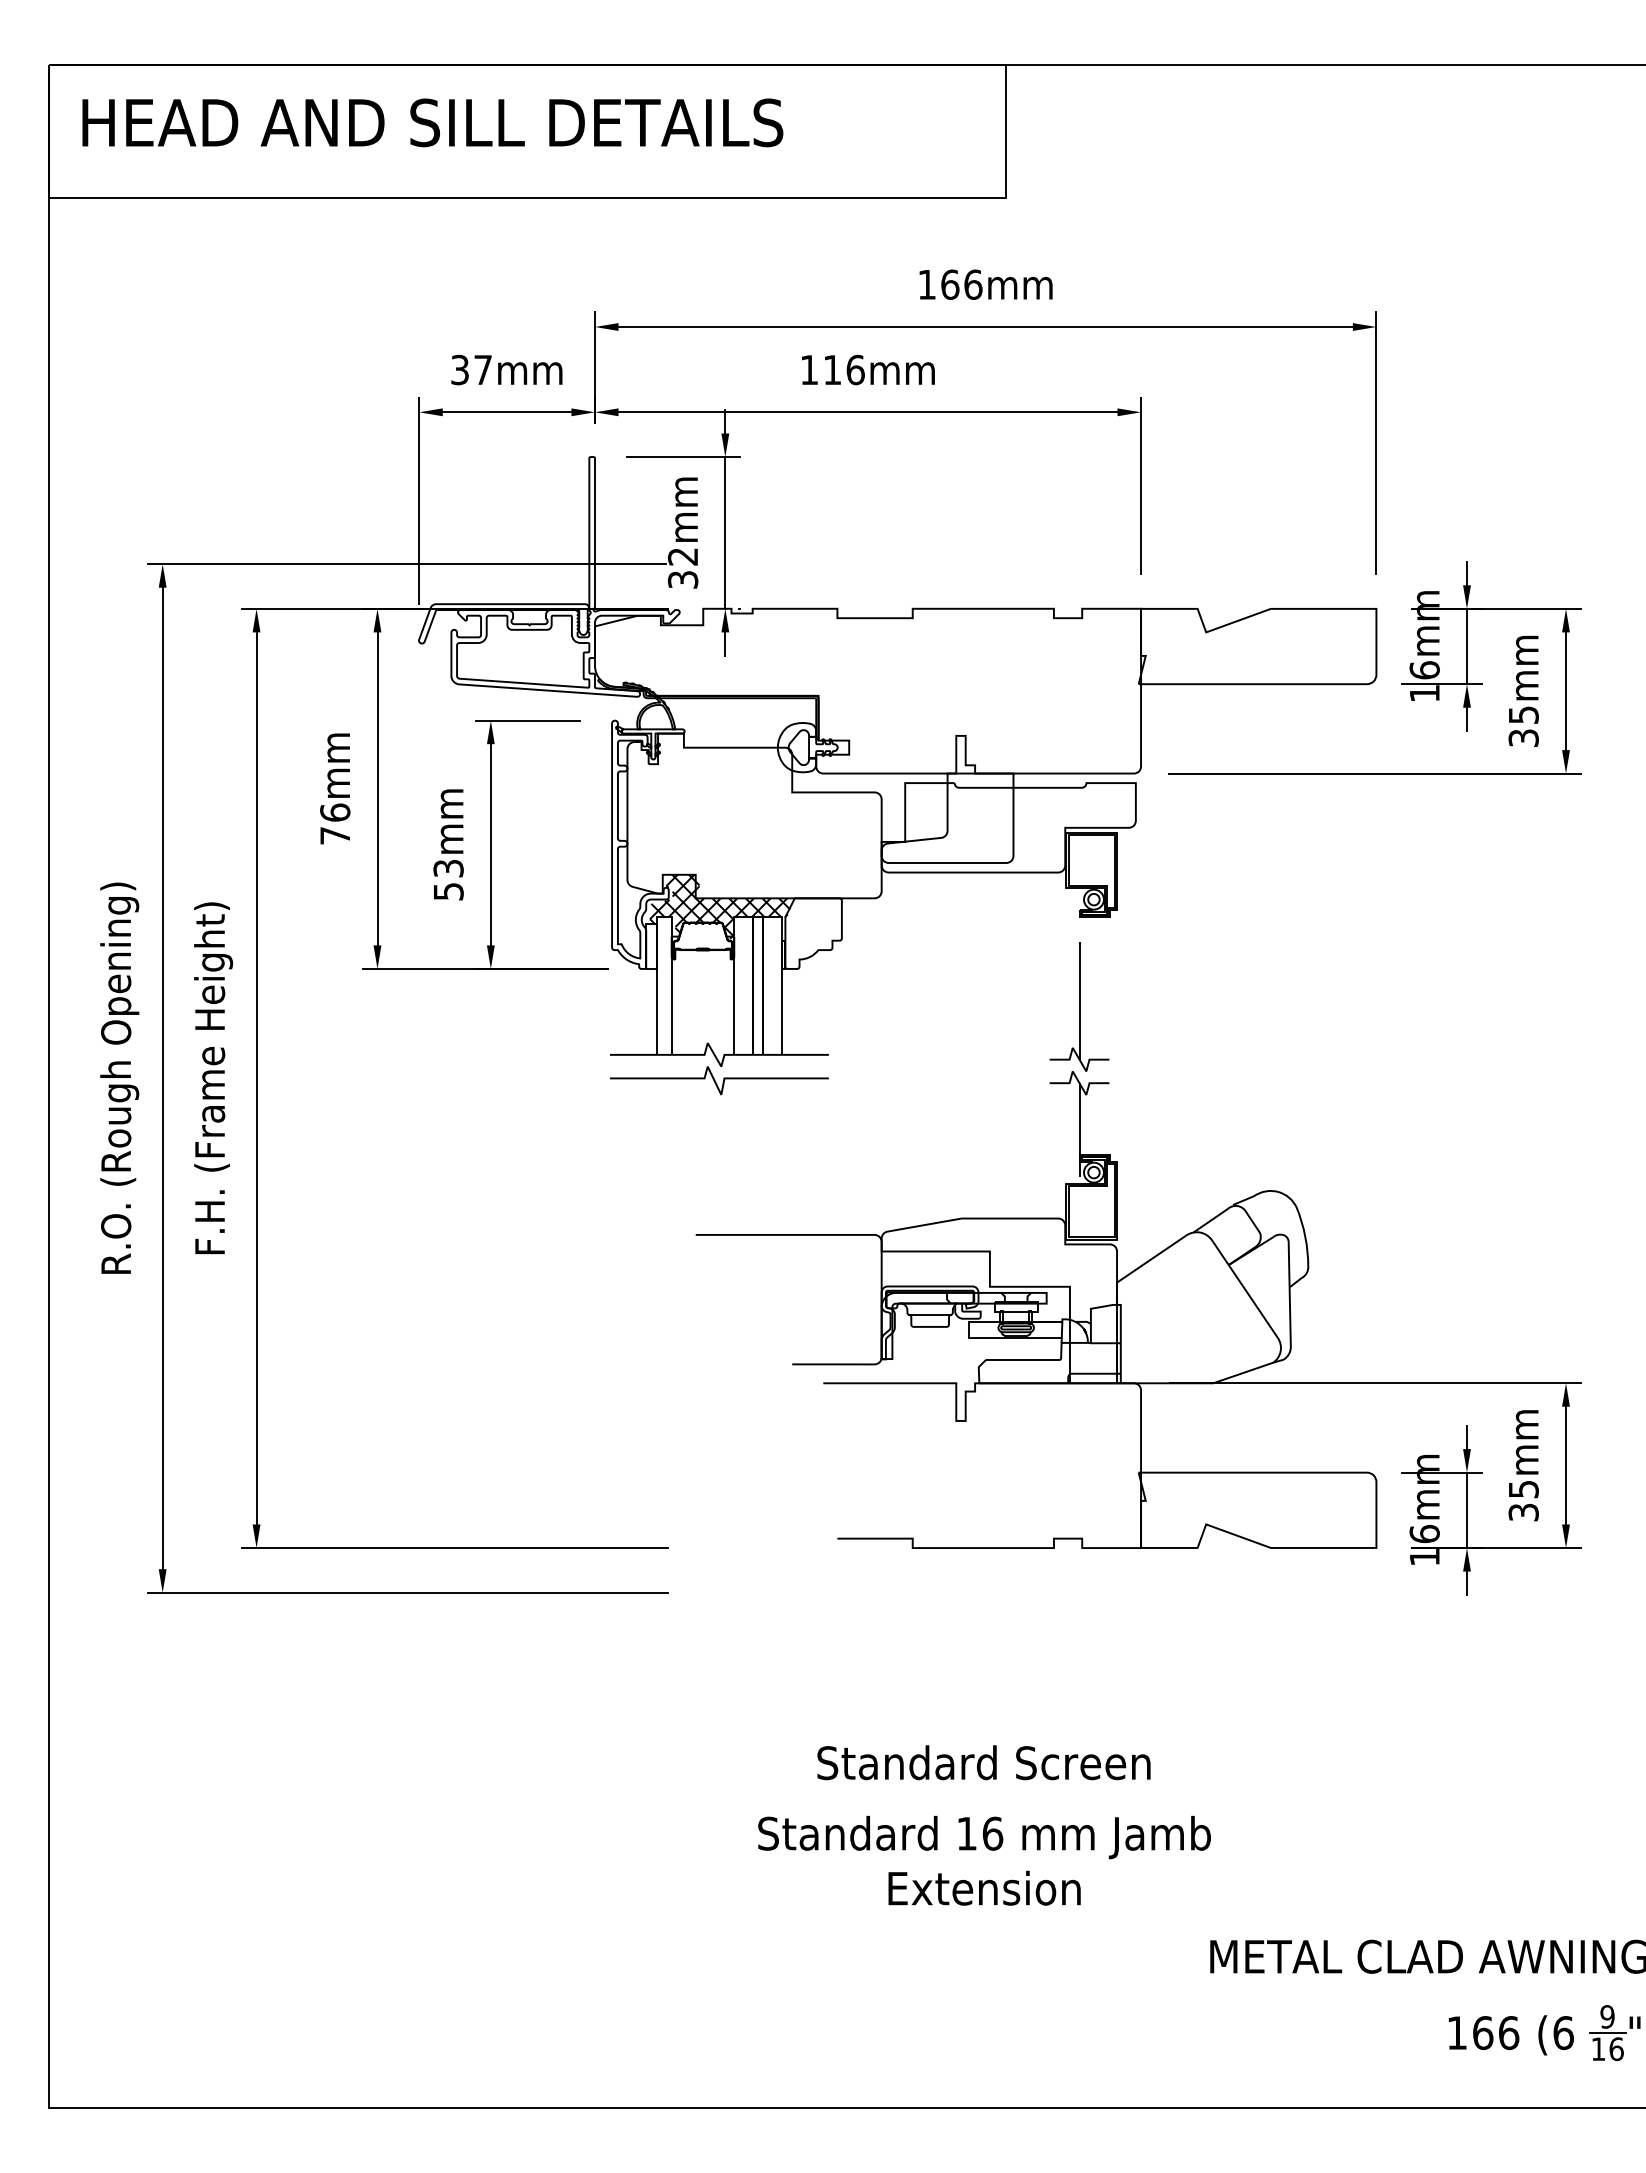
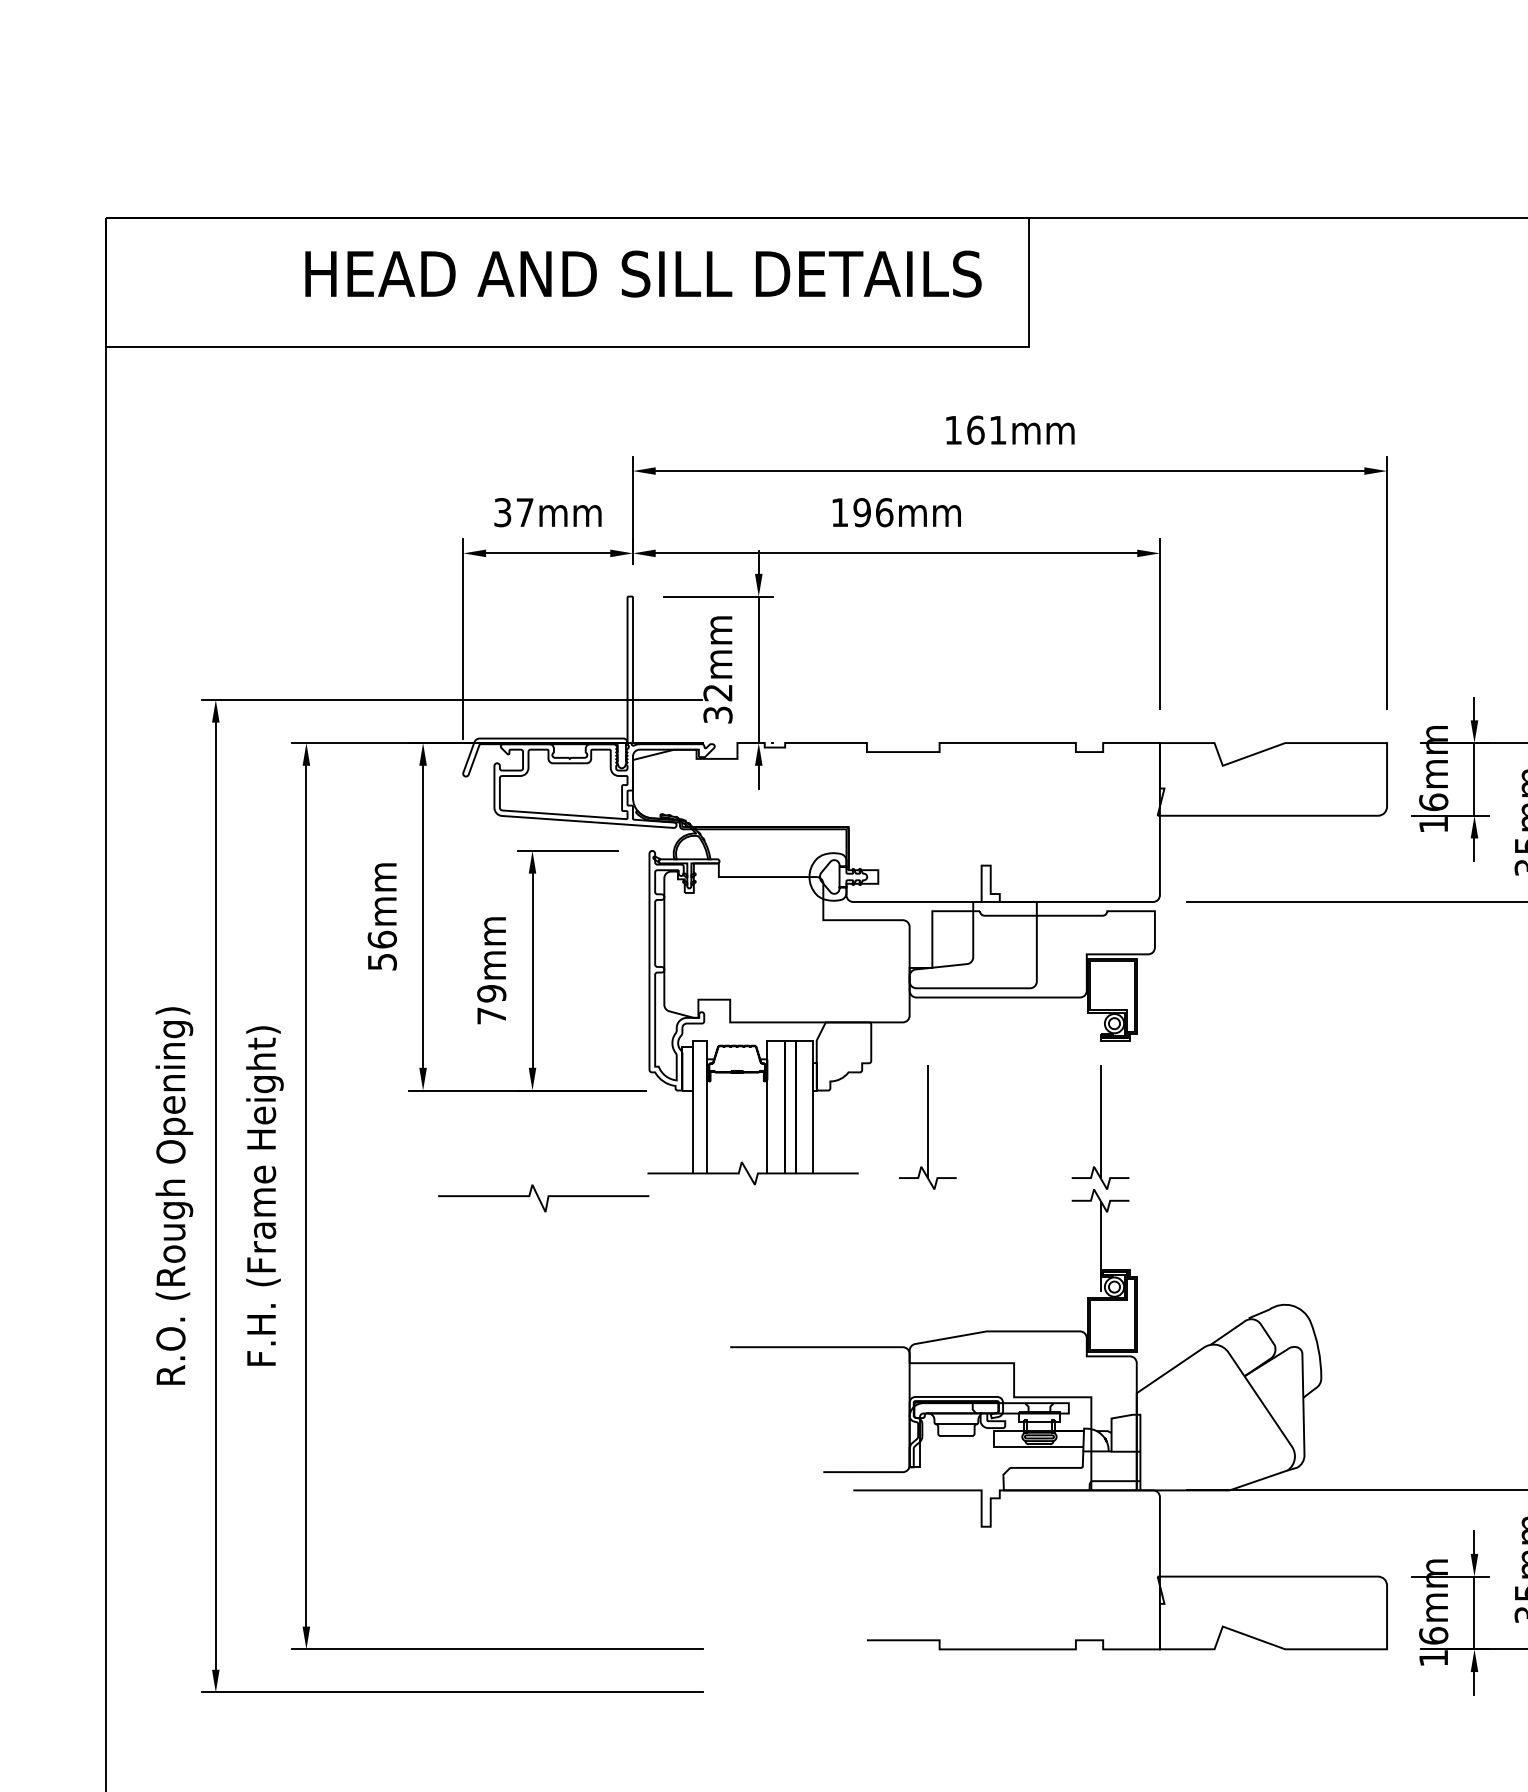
text: (432, 122) -> (643, 273), moved
text: (973, 284) -> (998, 430), 166mm -> 161mm
text: (832, 369) -> (862, 512), 116mm -> 196mm
text: (335, 835) -> (382, 961), 76mm -> 56mm
text: (448, 879) -> (491, 1004), 53mm -> 79mm
hatch: (722, 906) -> (756, 1030), removed
part: (900, 1006) -> (927, 1126), added
curve: (716, 1082) -> (540, 1200), moved

